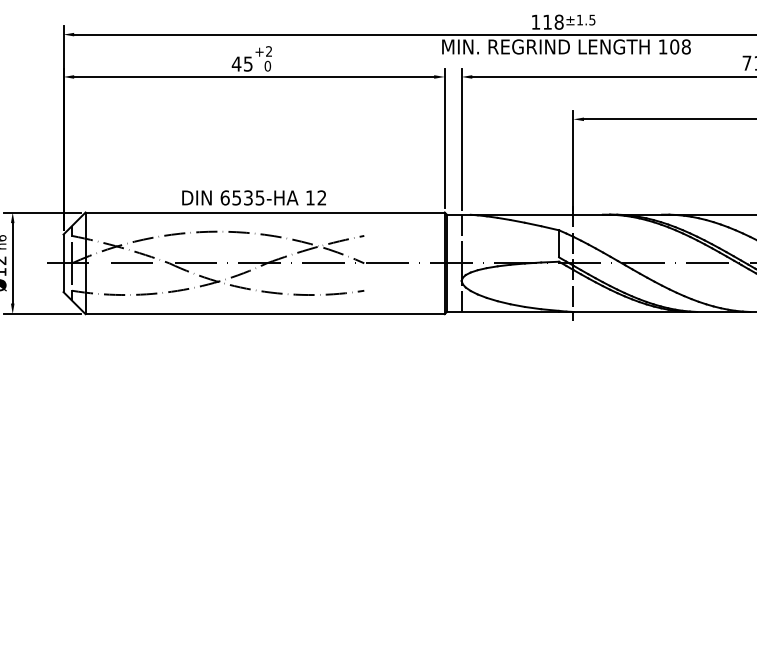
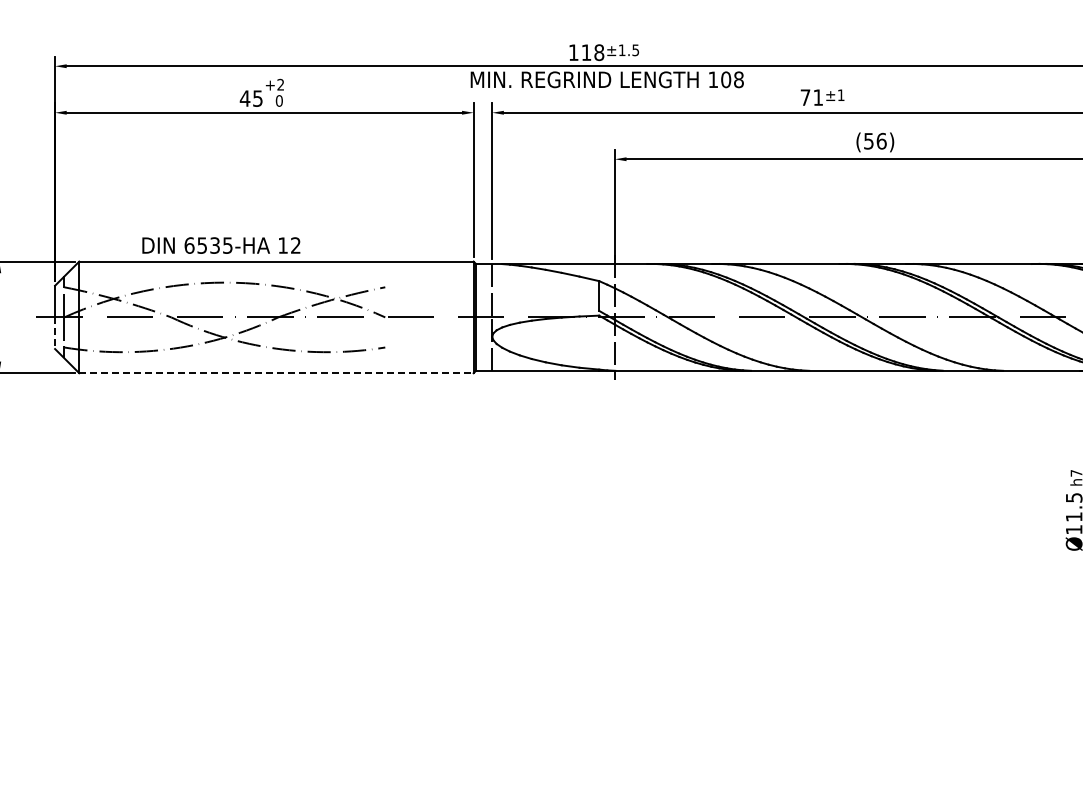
text: (254, 197) -> (221, 245), moved
line: (63, 278) -> (55, 333), solid -> dashed
line: (265, 314) -> (276, 373), solid -> dashed

